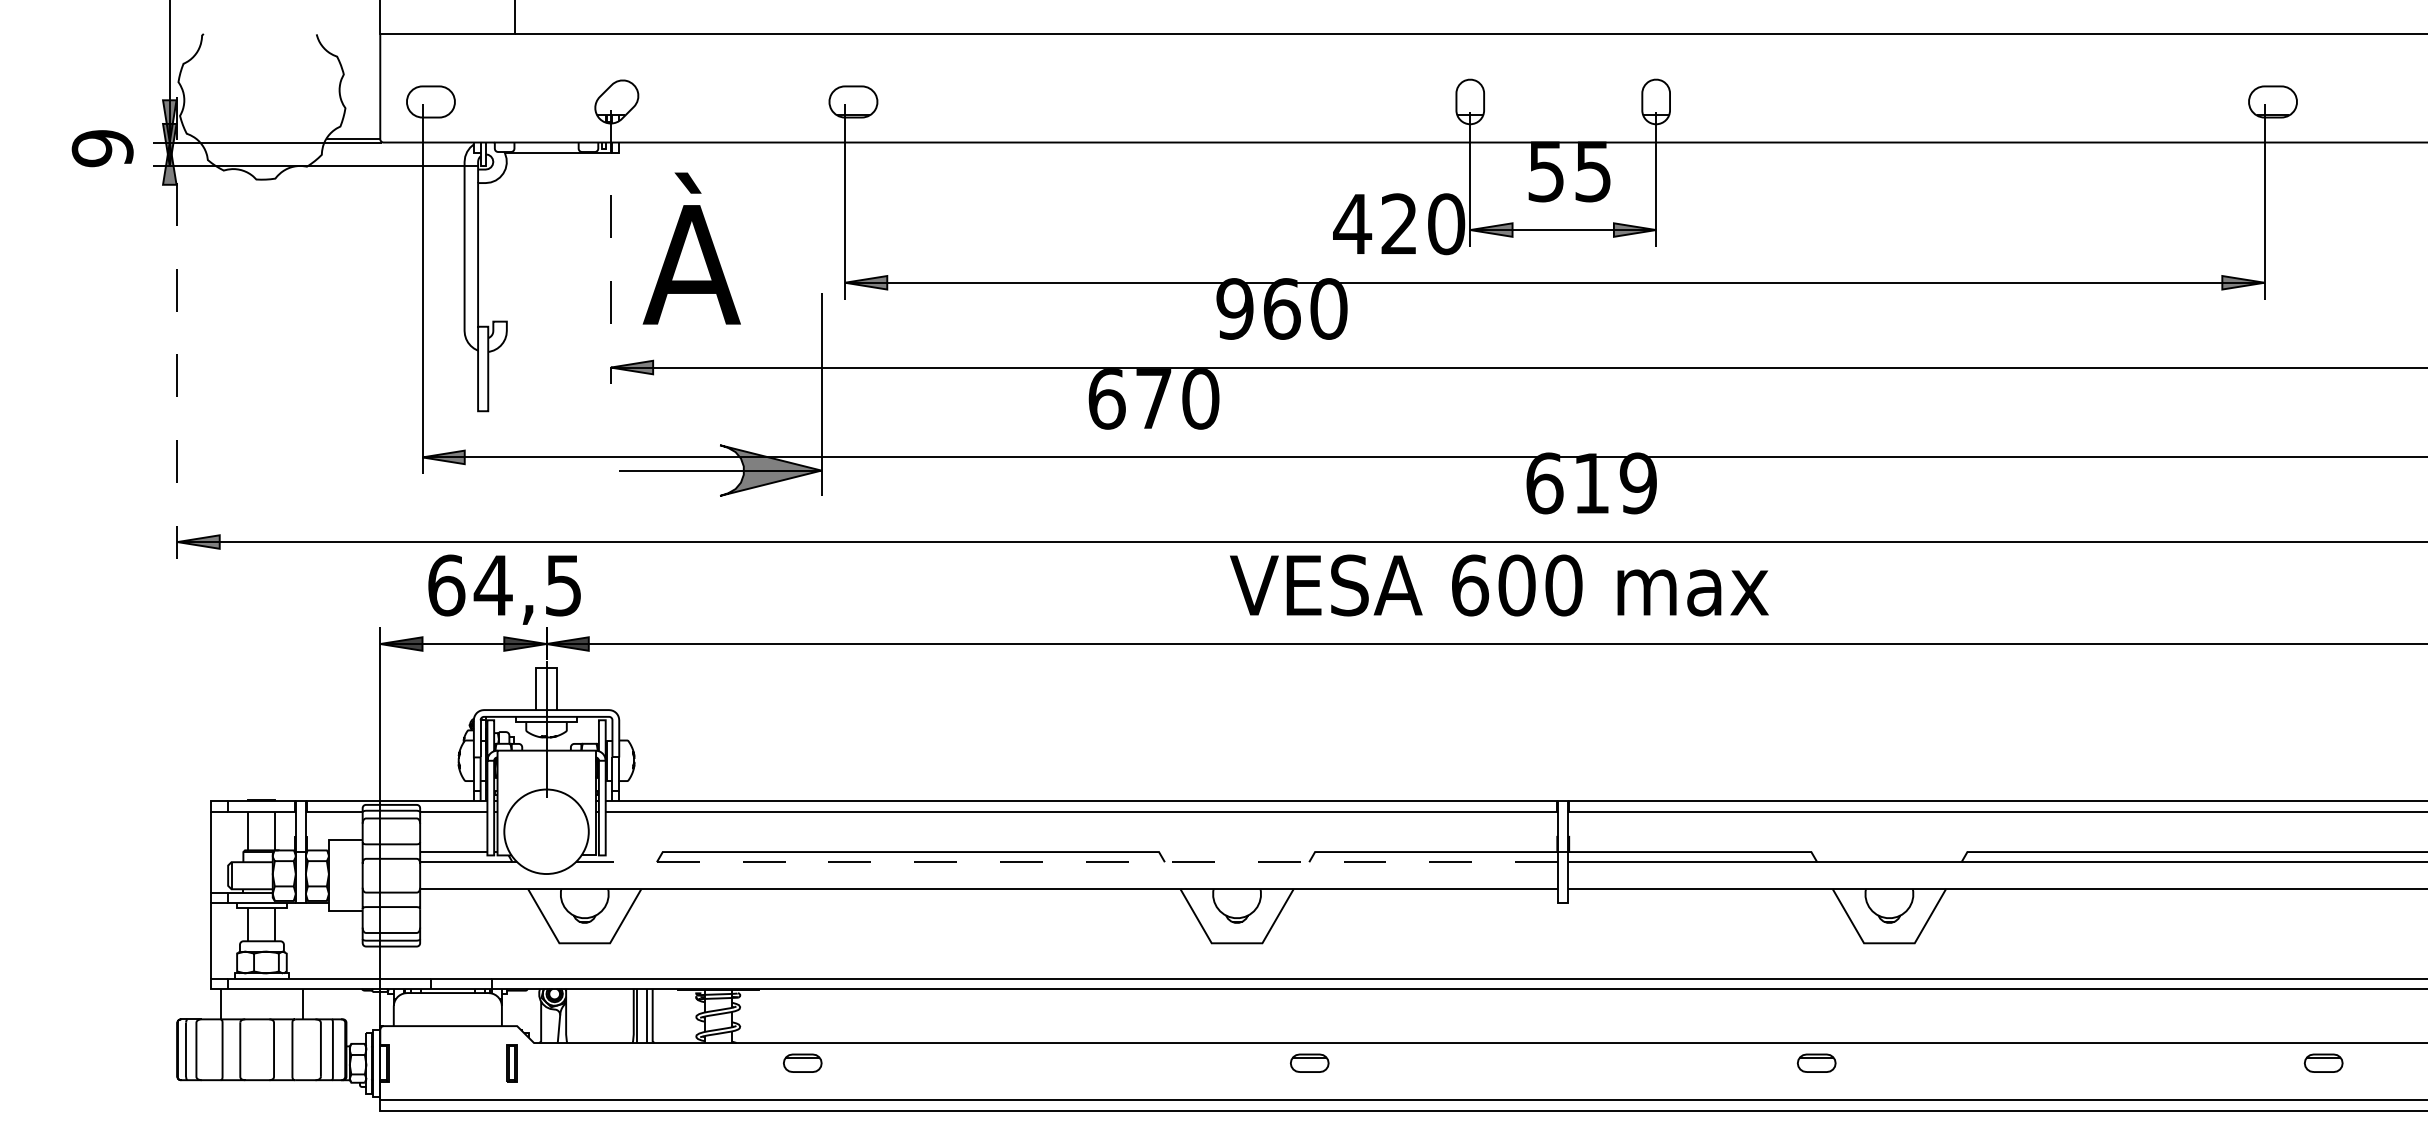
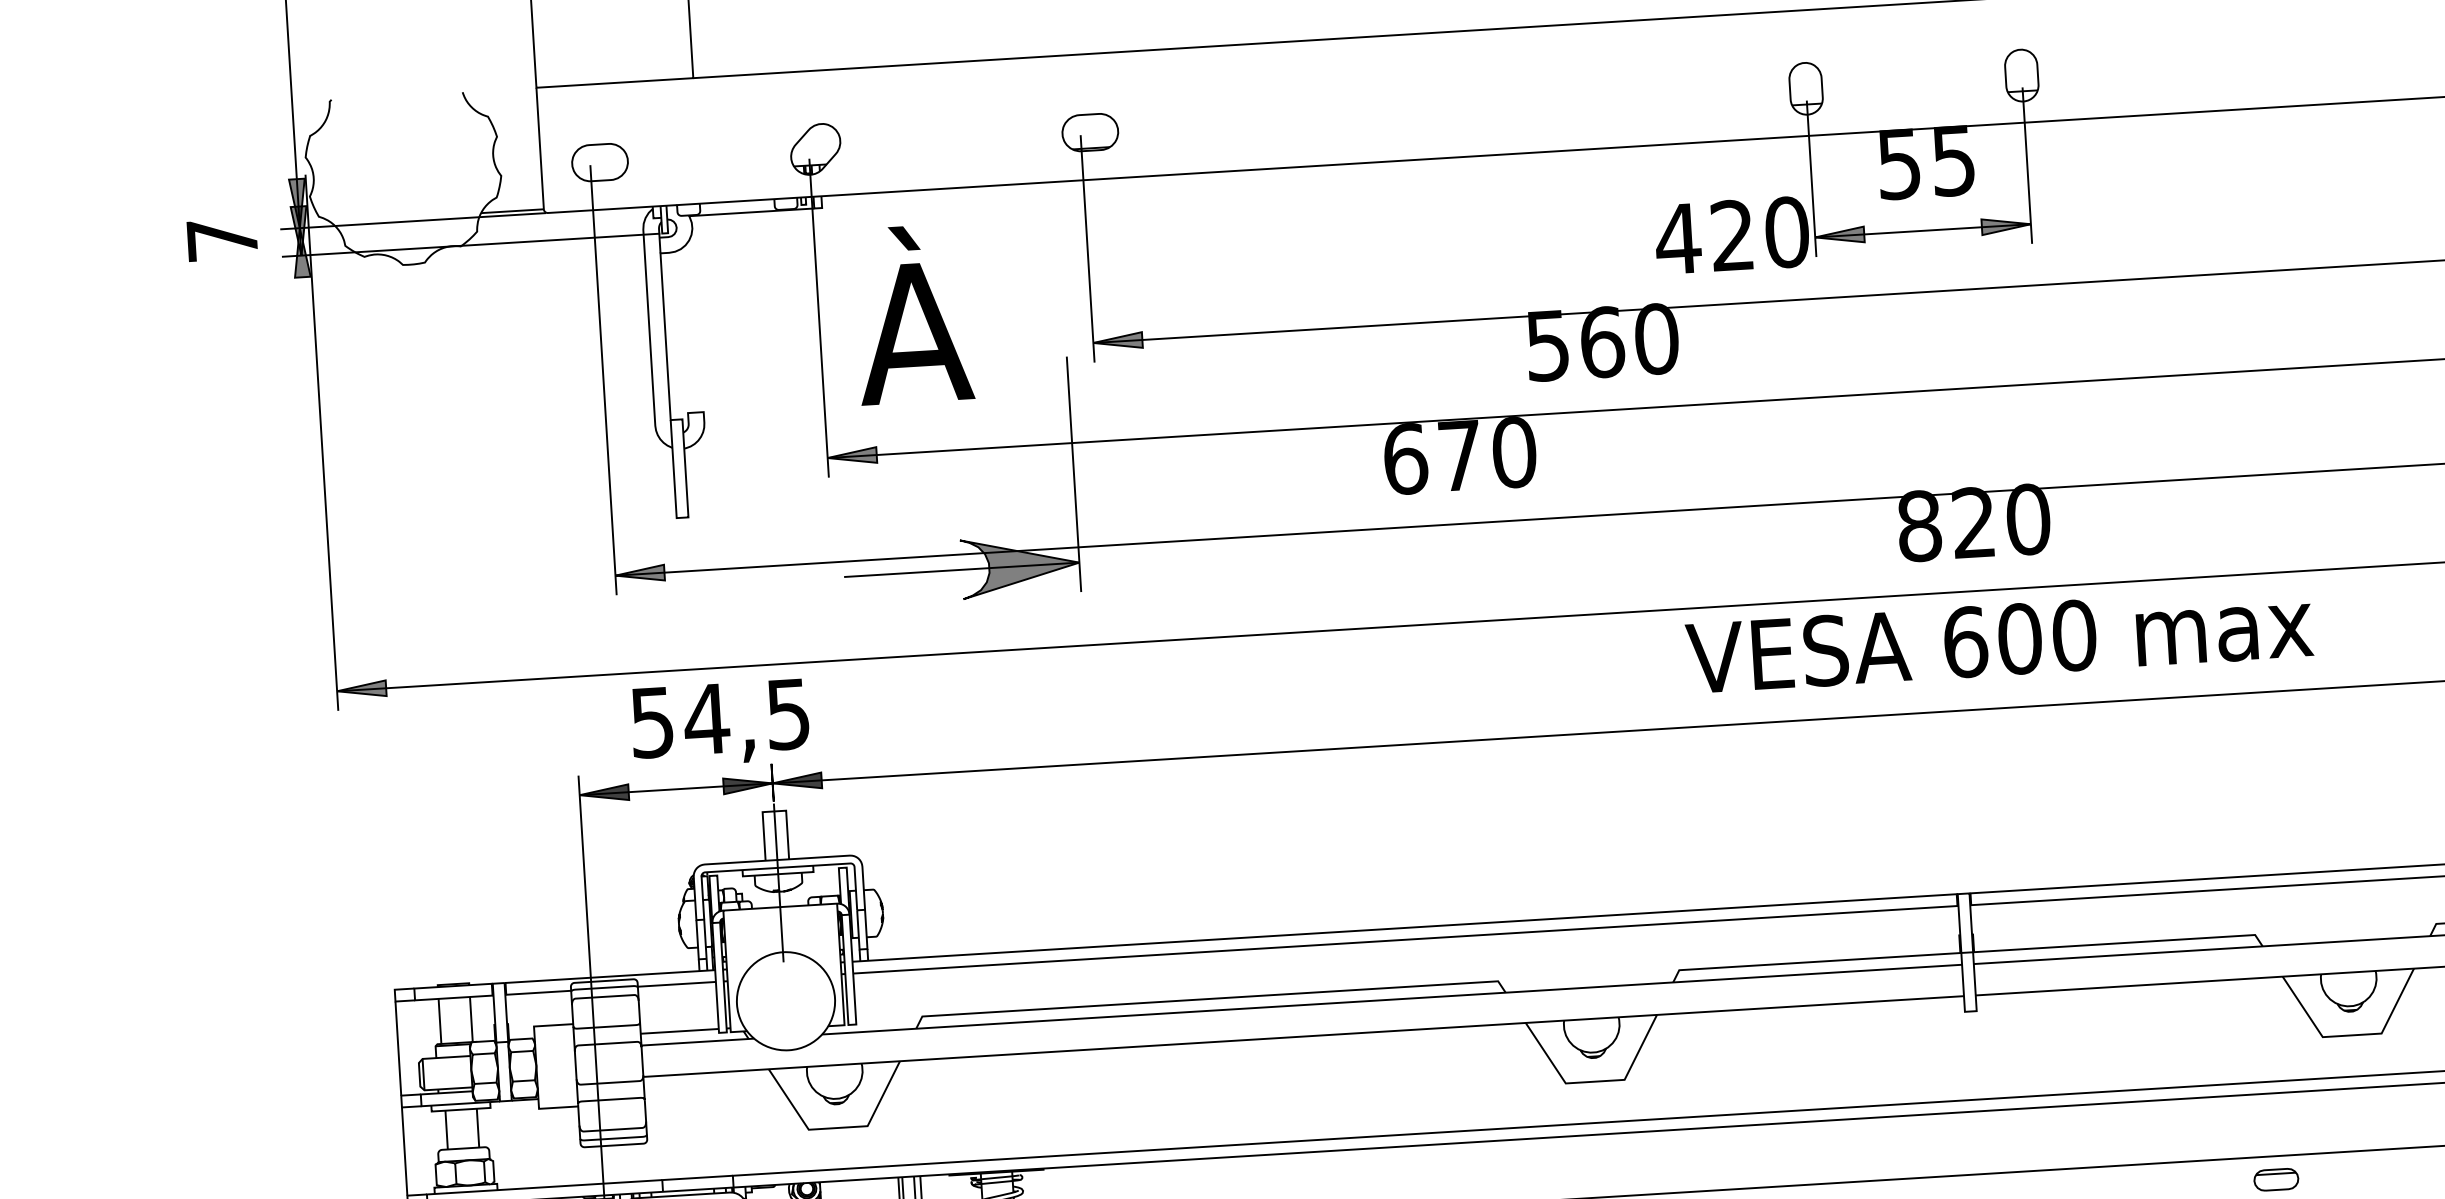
text: (102, 148) -> (222, 239), 9 -> 7
line: (610, 247) -> (818, 318), dashed -> solid
text: (1234, 308) -> (1547, 345), 960 -> 560
line: (177, 328) -> (322, 443), dashed -> solid
text: (1591, 483) -> (1973, 522), 619 -> 820
text: (446, 585) -> (652, 722), 64,5 -> 54,5
text: (1499, 585) -> (1999, 640), moved
line: (1066, 862) -> (1391, 1000), dashed -> solid

